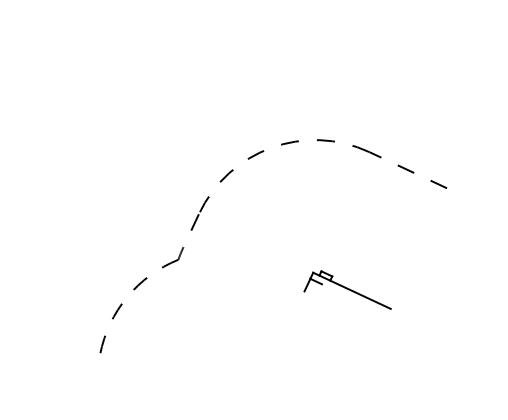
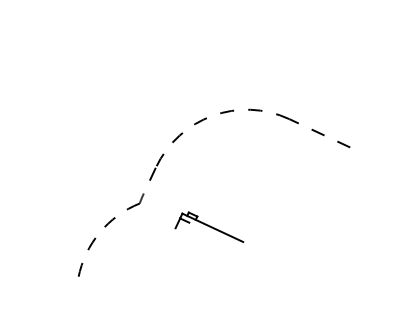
part: (347, 289) -> (209, 226), moved

